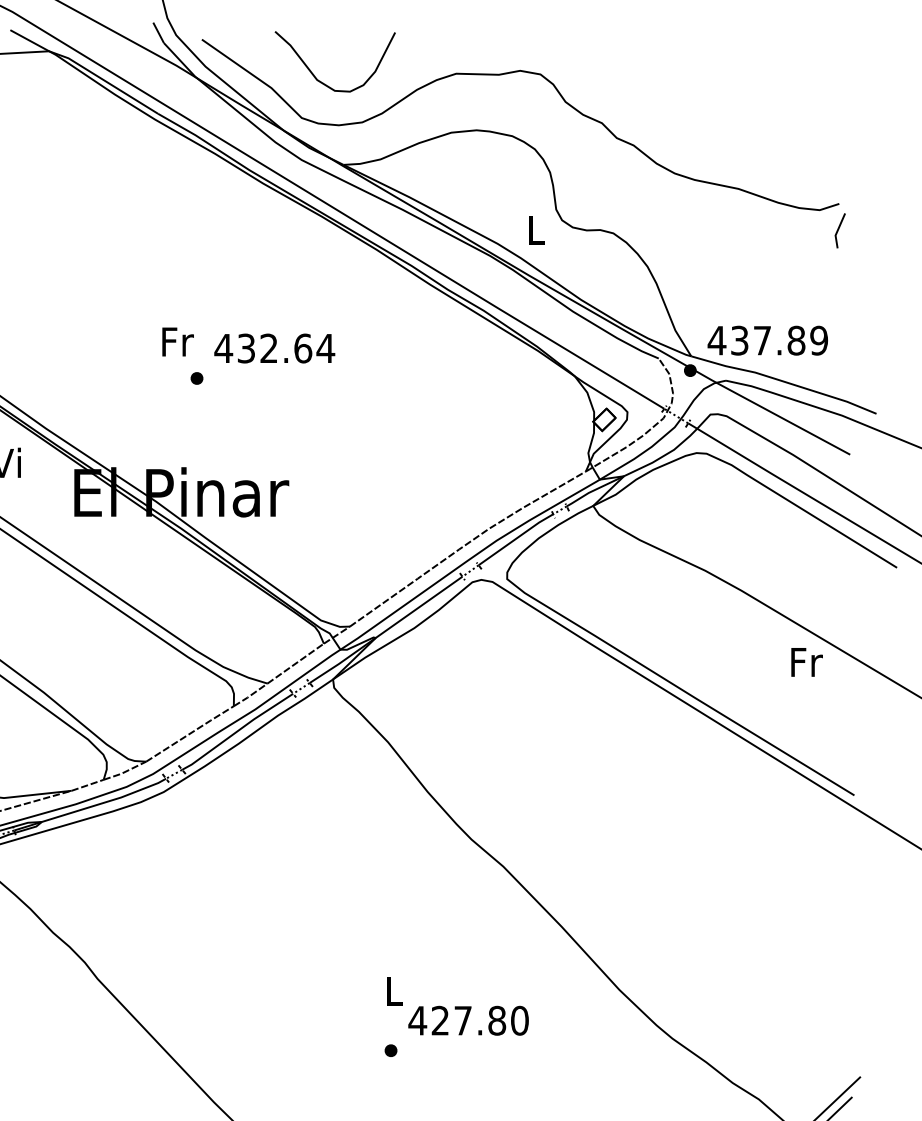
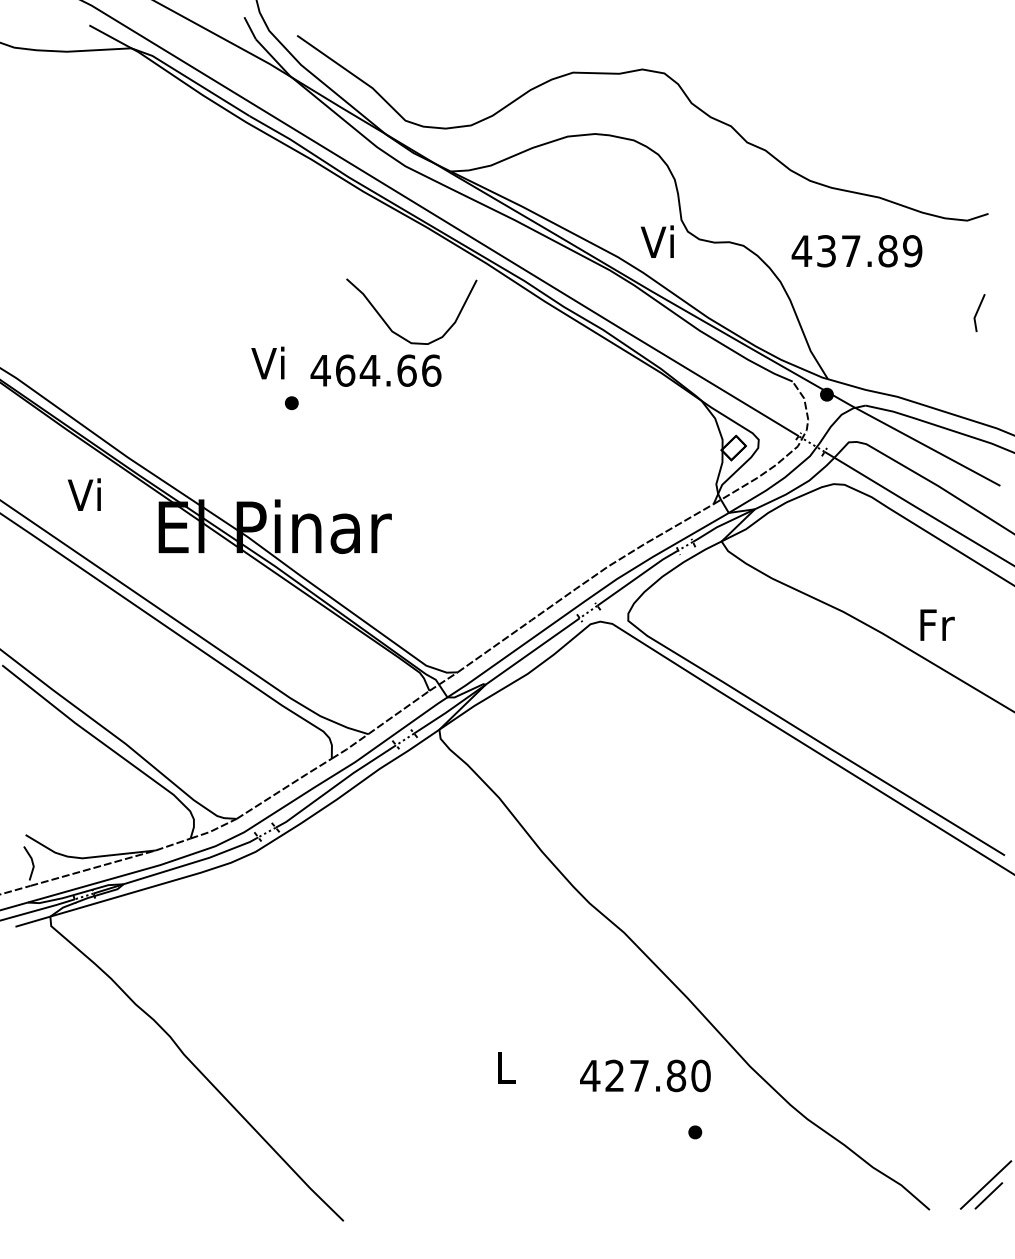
curve: (323, 82) -> (399, 334), moved
text: (533, 229) -> (656, 241), L -> Vi
line: (838, 231) -> (977, 313), moved
text: (176, 340) -> (269, 362), Fr -> Vi
text: (767, 340) -> (856, 251), moved
text: (286, 348) -> (388, 370), 432.64 -> 464.66
text: (807, 661) -> (937, 624), moved
text: (468, 1020) -> (645, 1075), moved
part: (391, 1050) -> (695, 1132), moved

